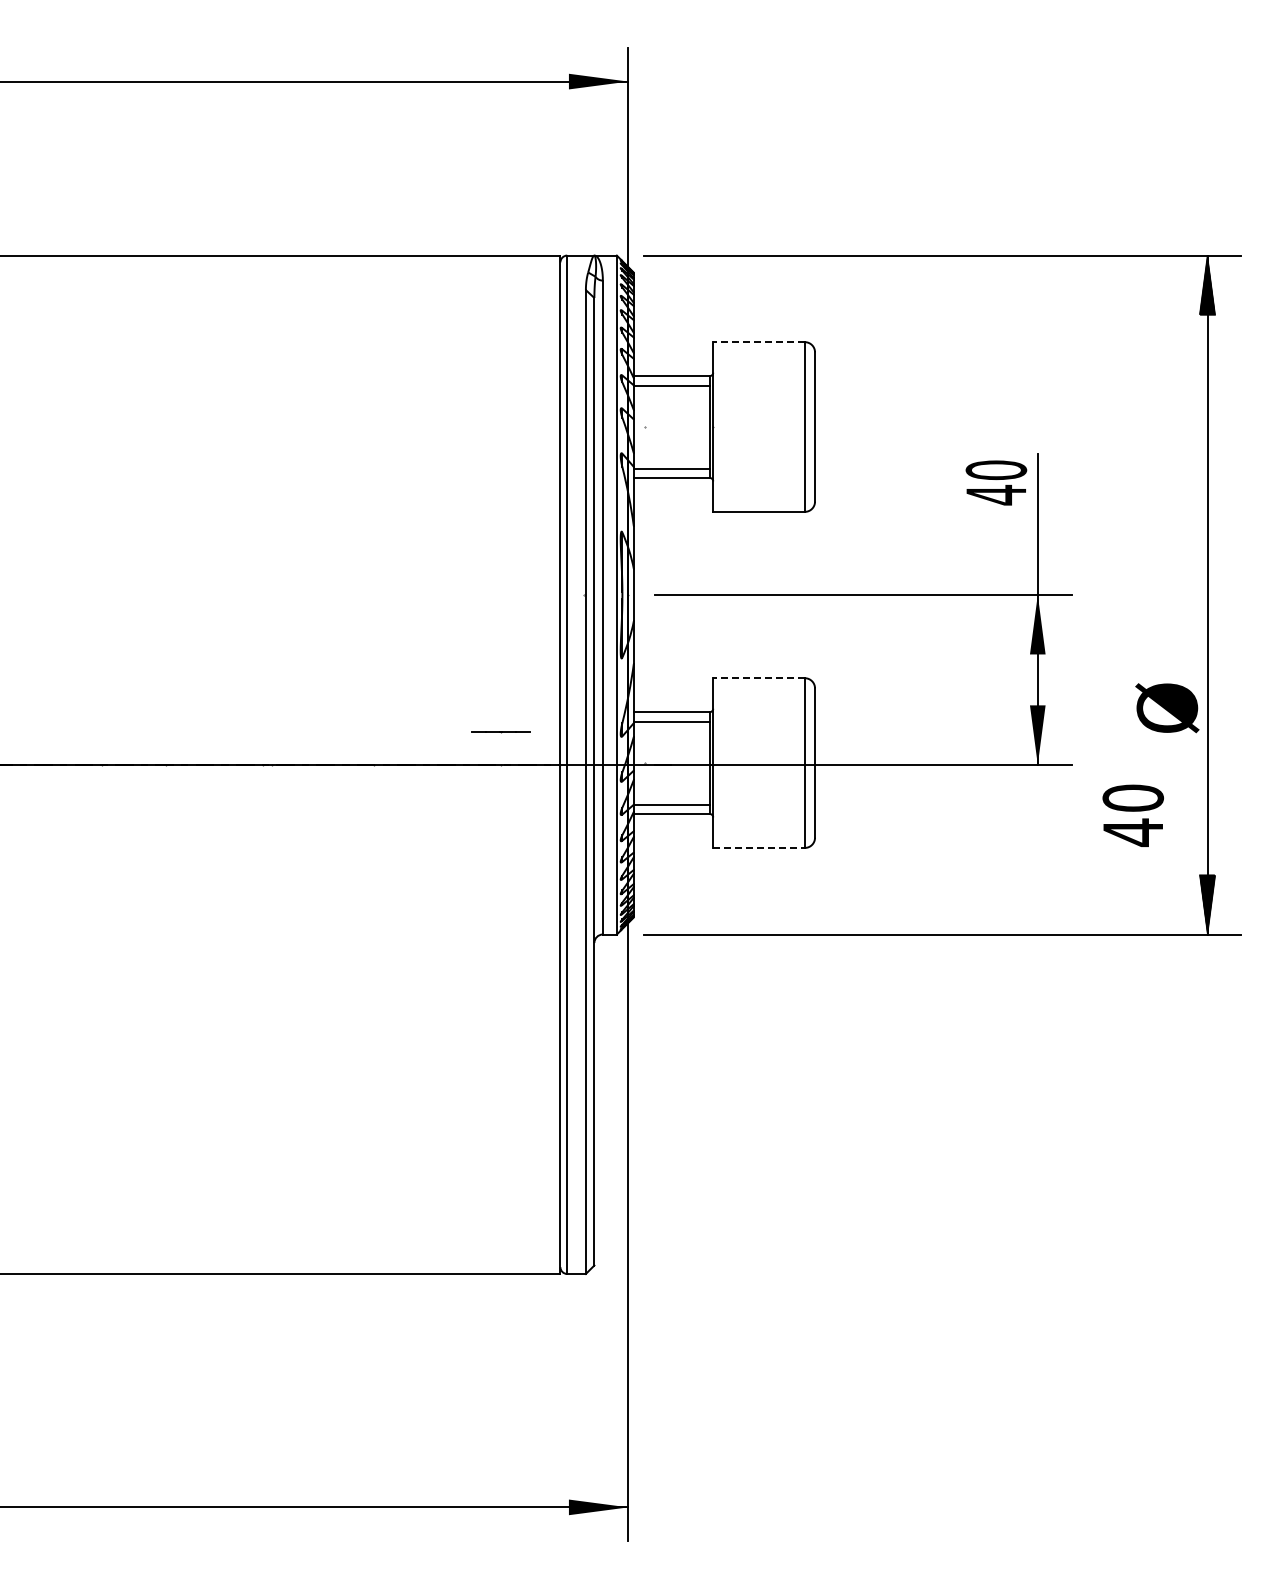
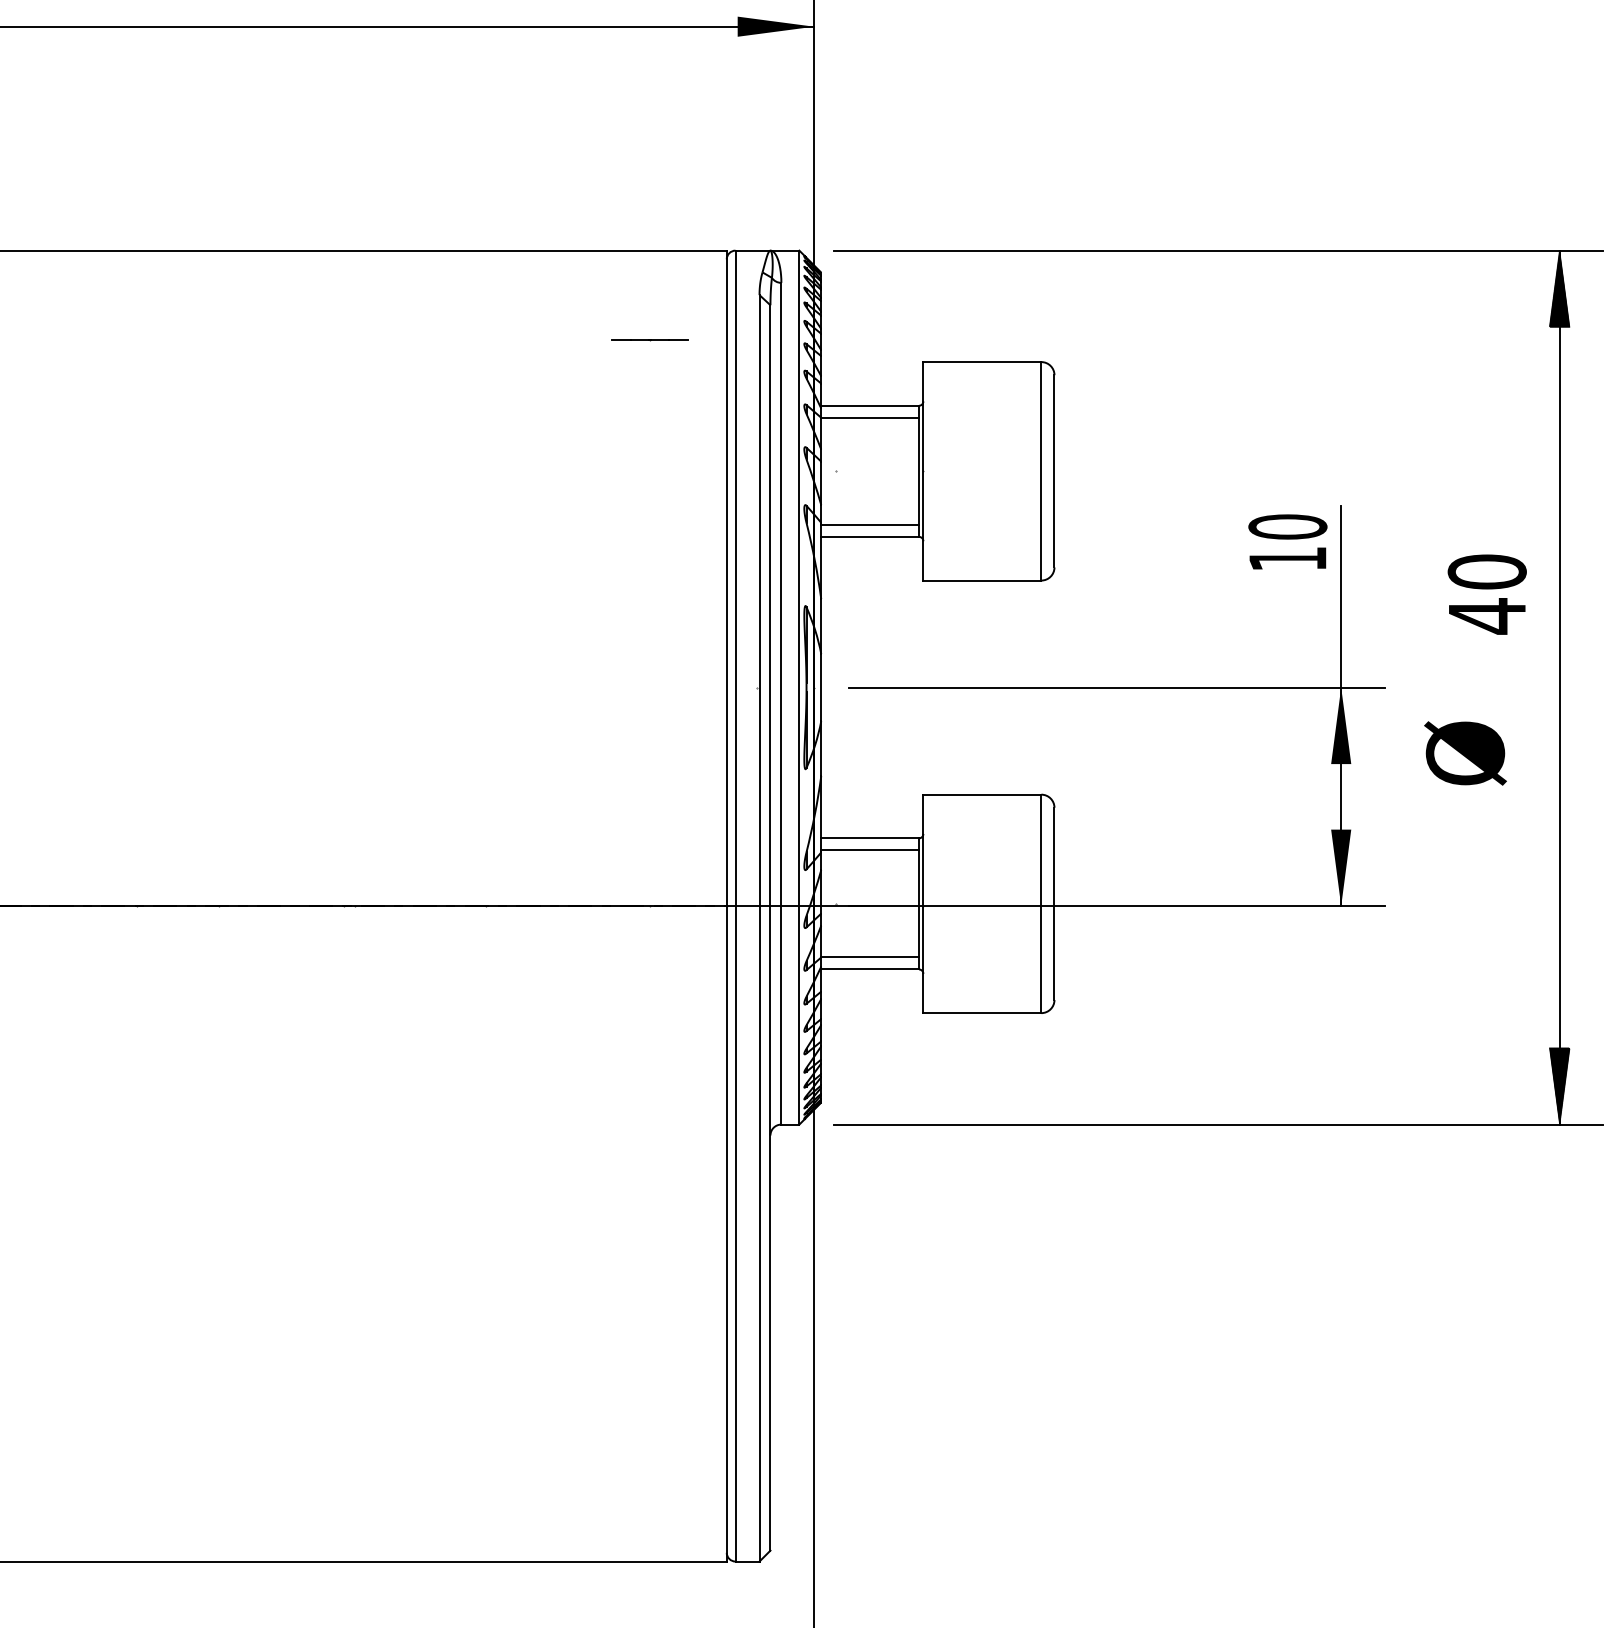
line: (759, 342) -> (982, 362), dashed -> solid
text: (995, 494) -> (1286, 558), 40 -> 10
line: (759, 678) -> (982, 795), dashed -> solid
text: (1167, 708) -> (1465, 753), moved
line: (500, 732) -> (649, 340), moved
text: (1132, 815) -> (1486, 594), moved
line: (759, 847) -> (982, 1012), dashed -> solid

